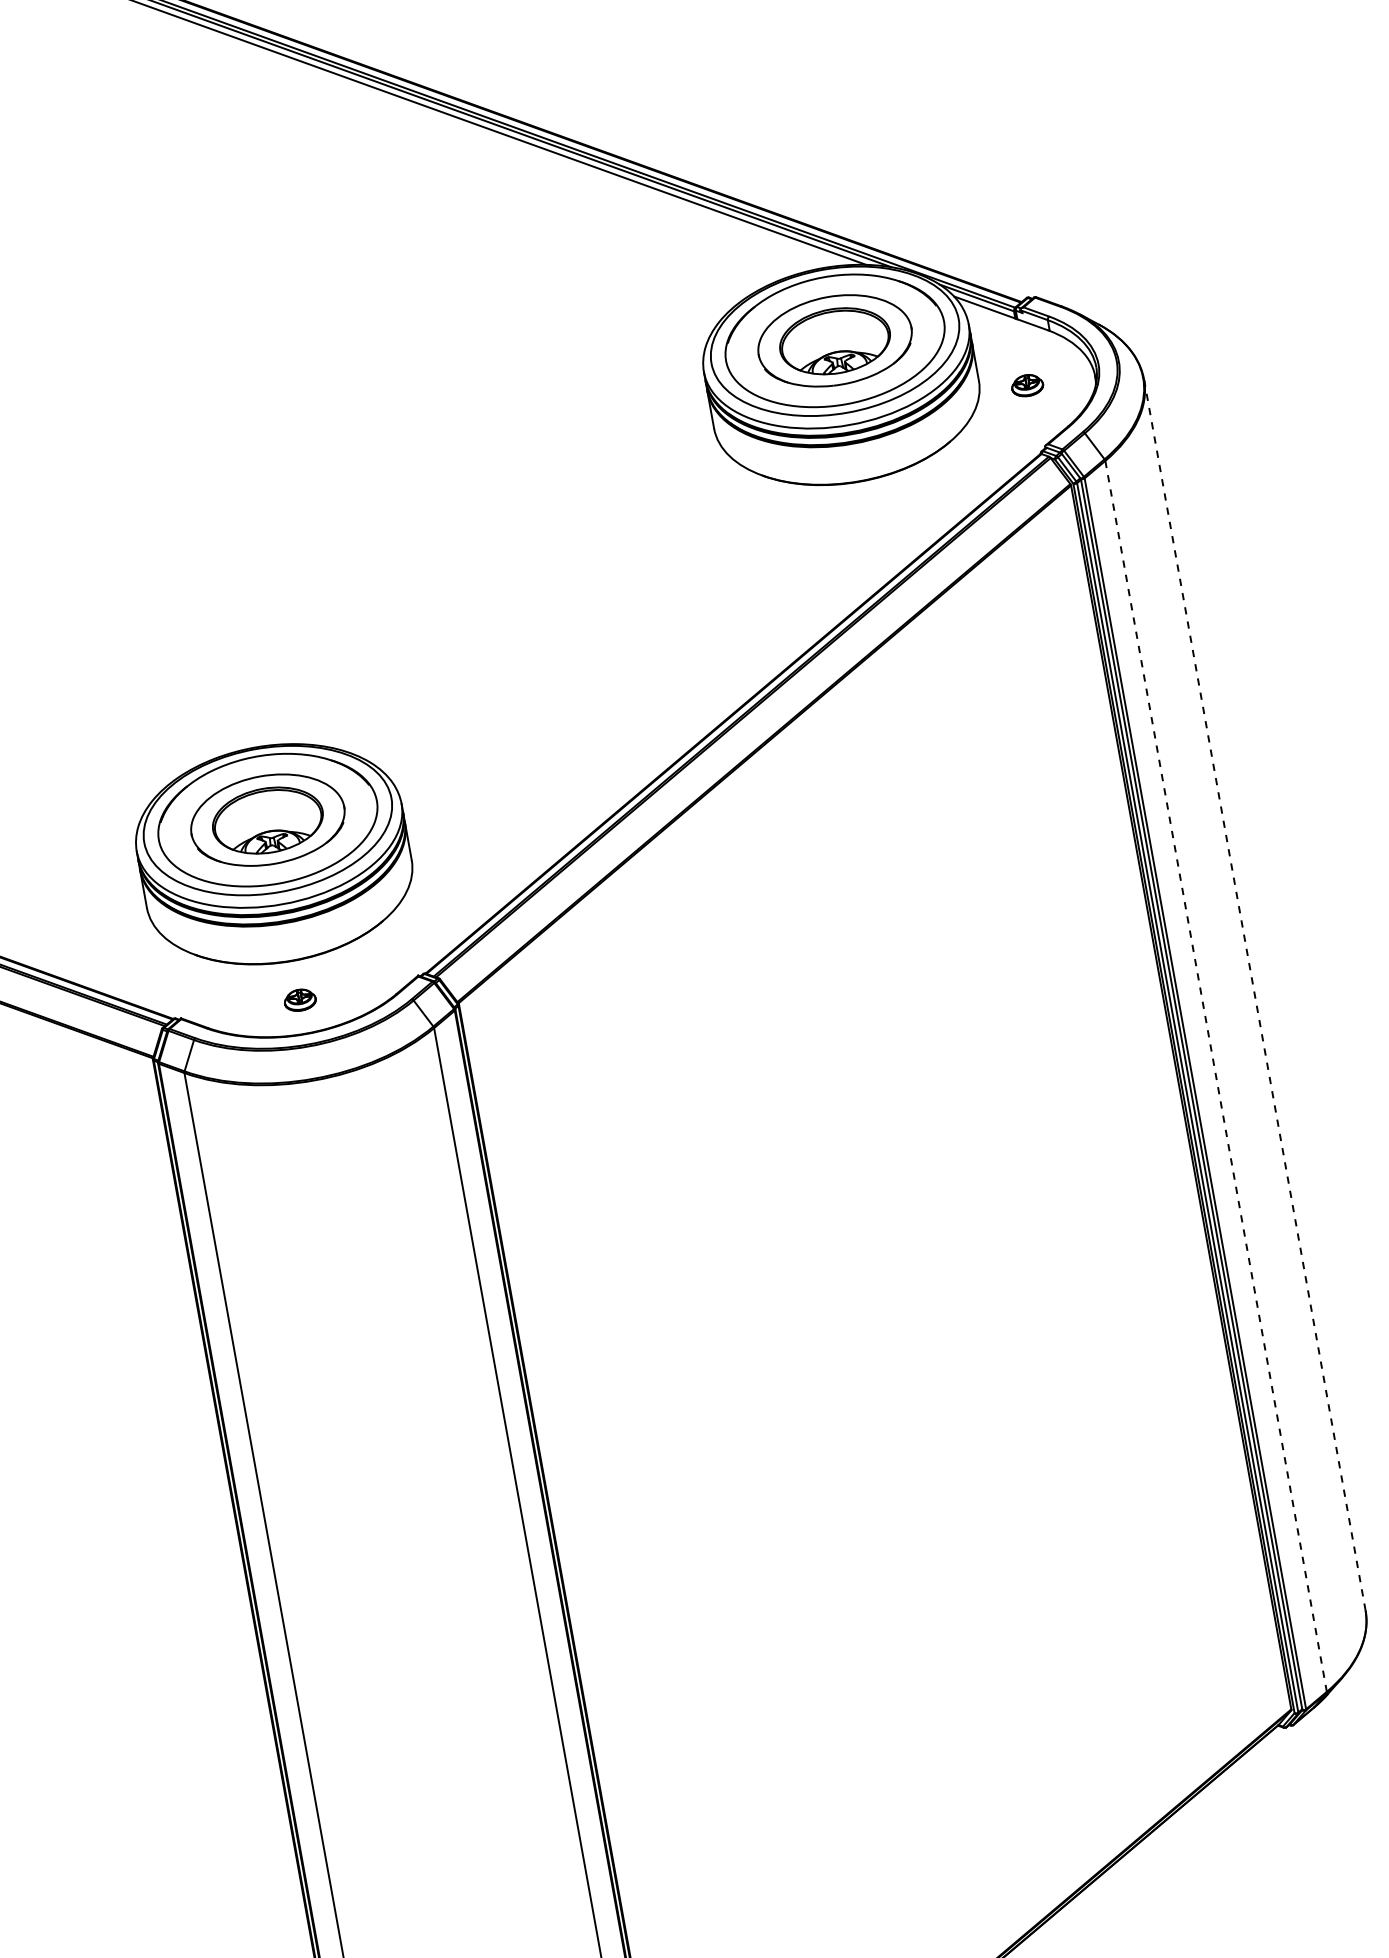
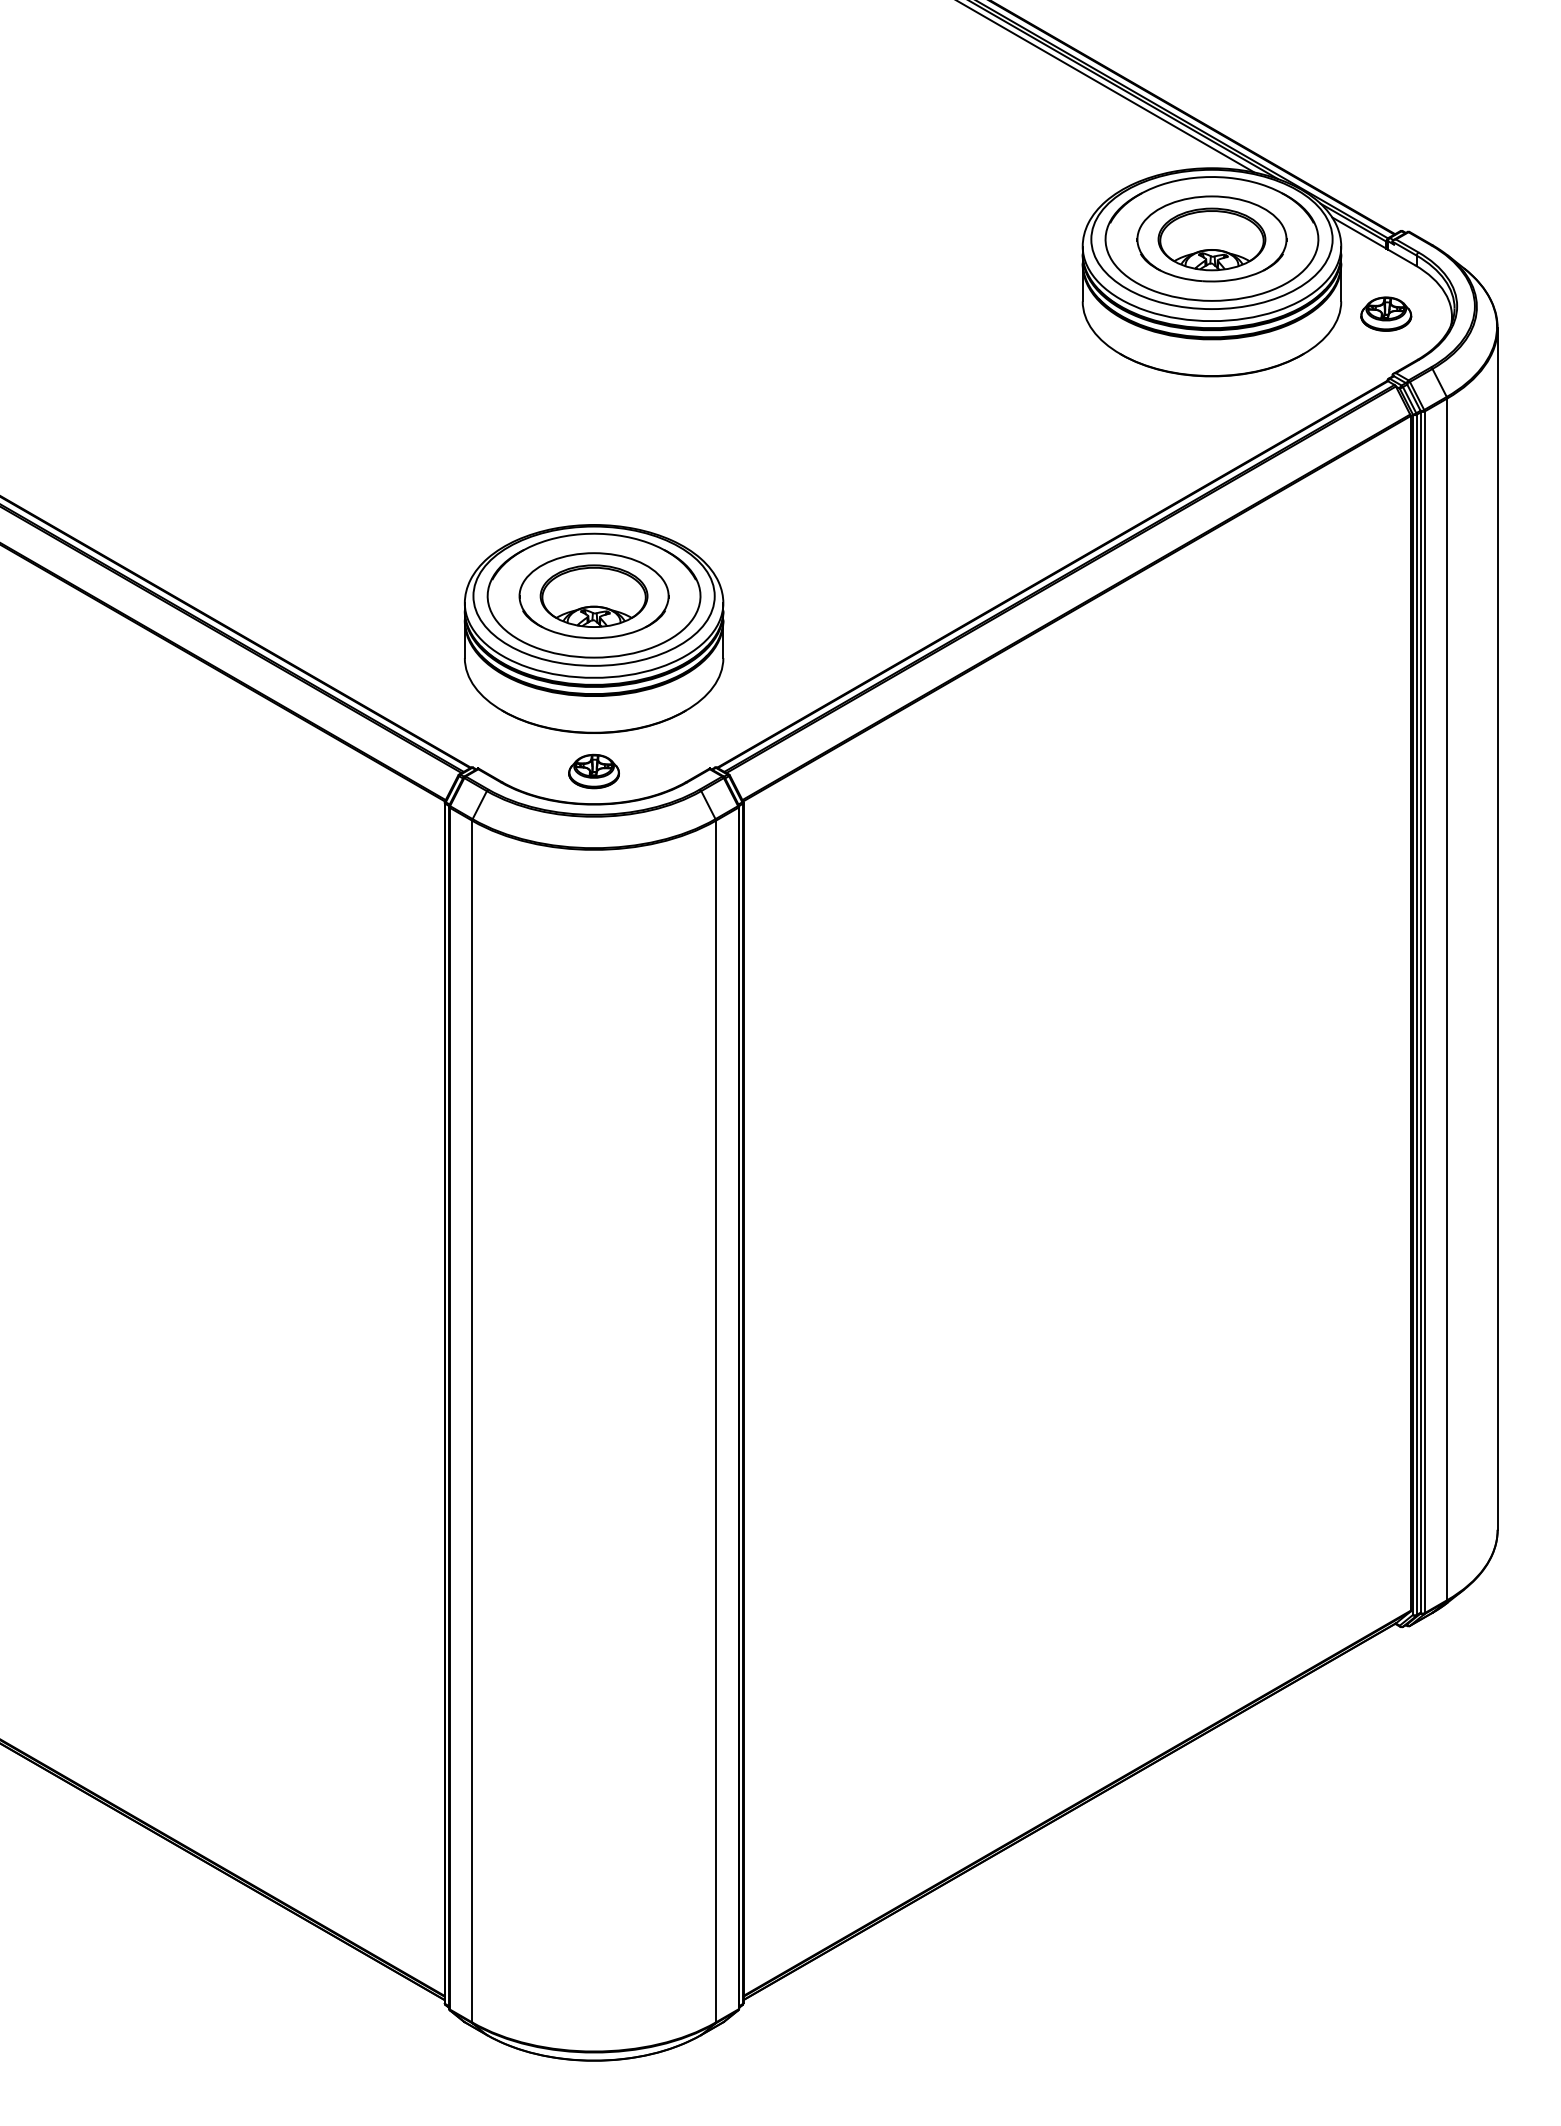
part: (1027, 384) -> (1386, 313), size x1.67
line: (1254, 995) -> (1497, 929), dashed -> solid
part: (299, 1000) -> (593, 771), size x1.67
line: (1216, 1076) -> (1447, 999), dashed -> solid

